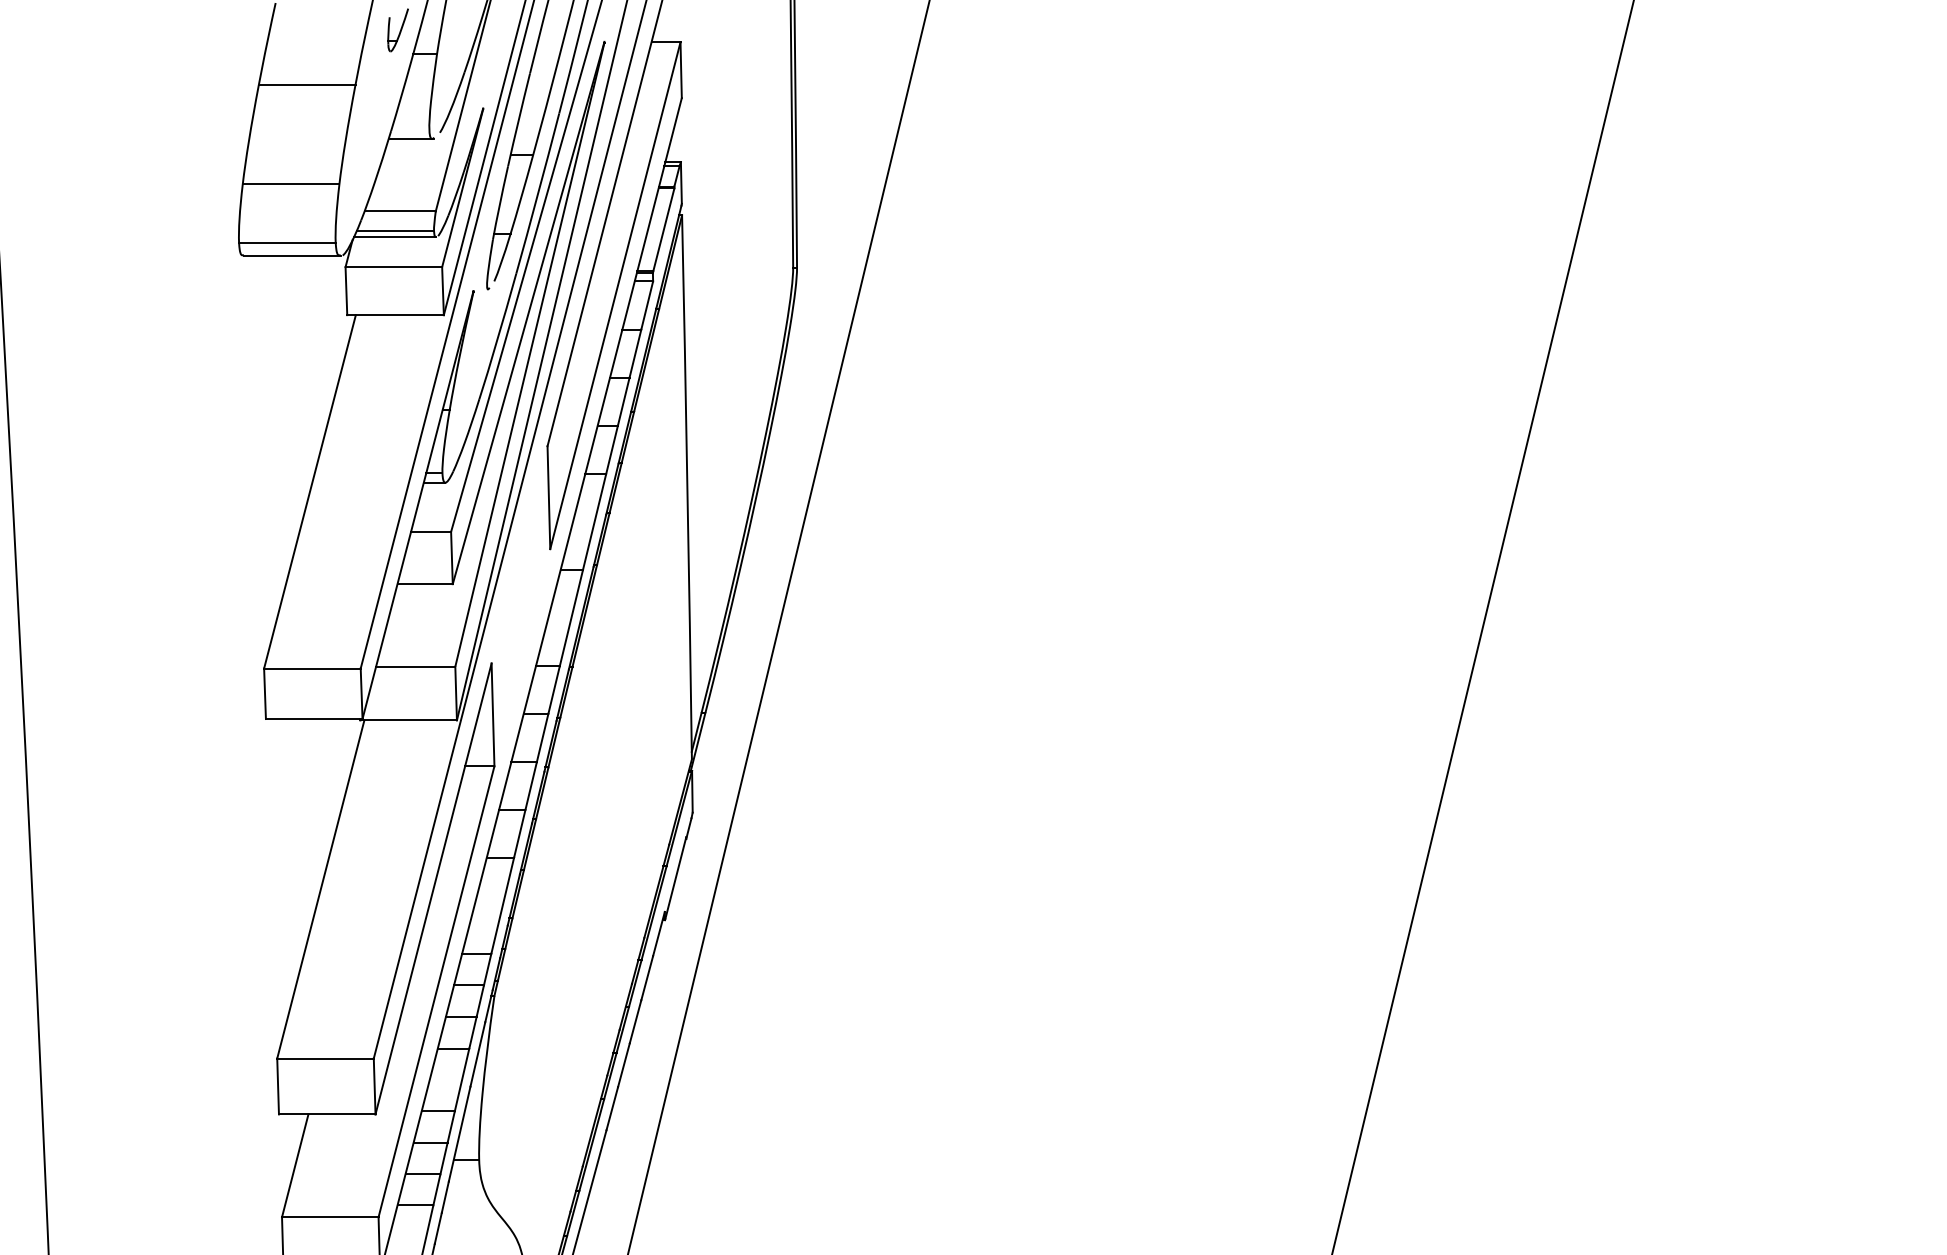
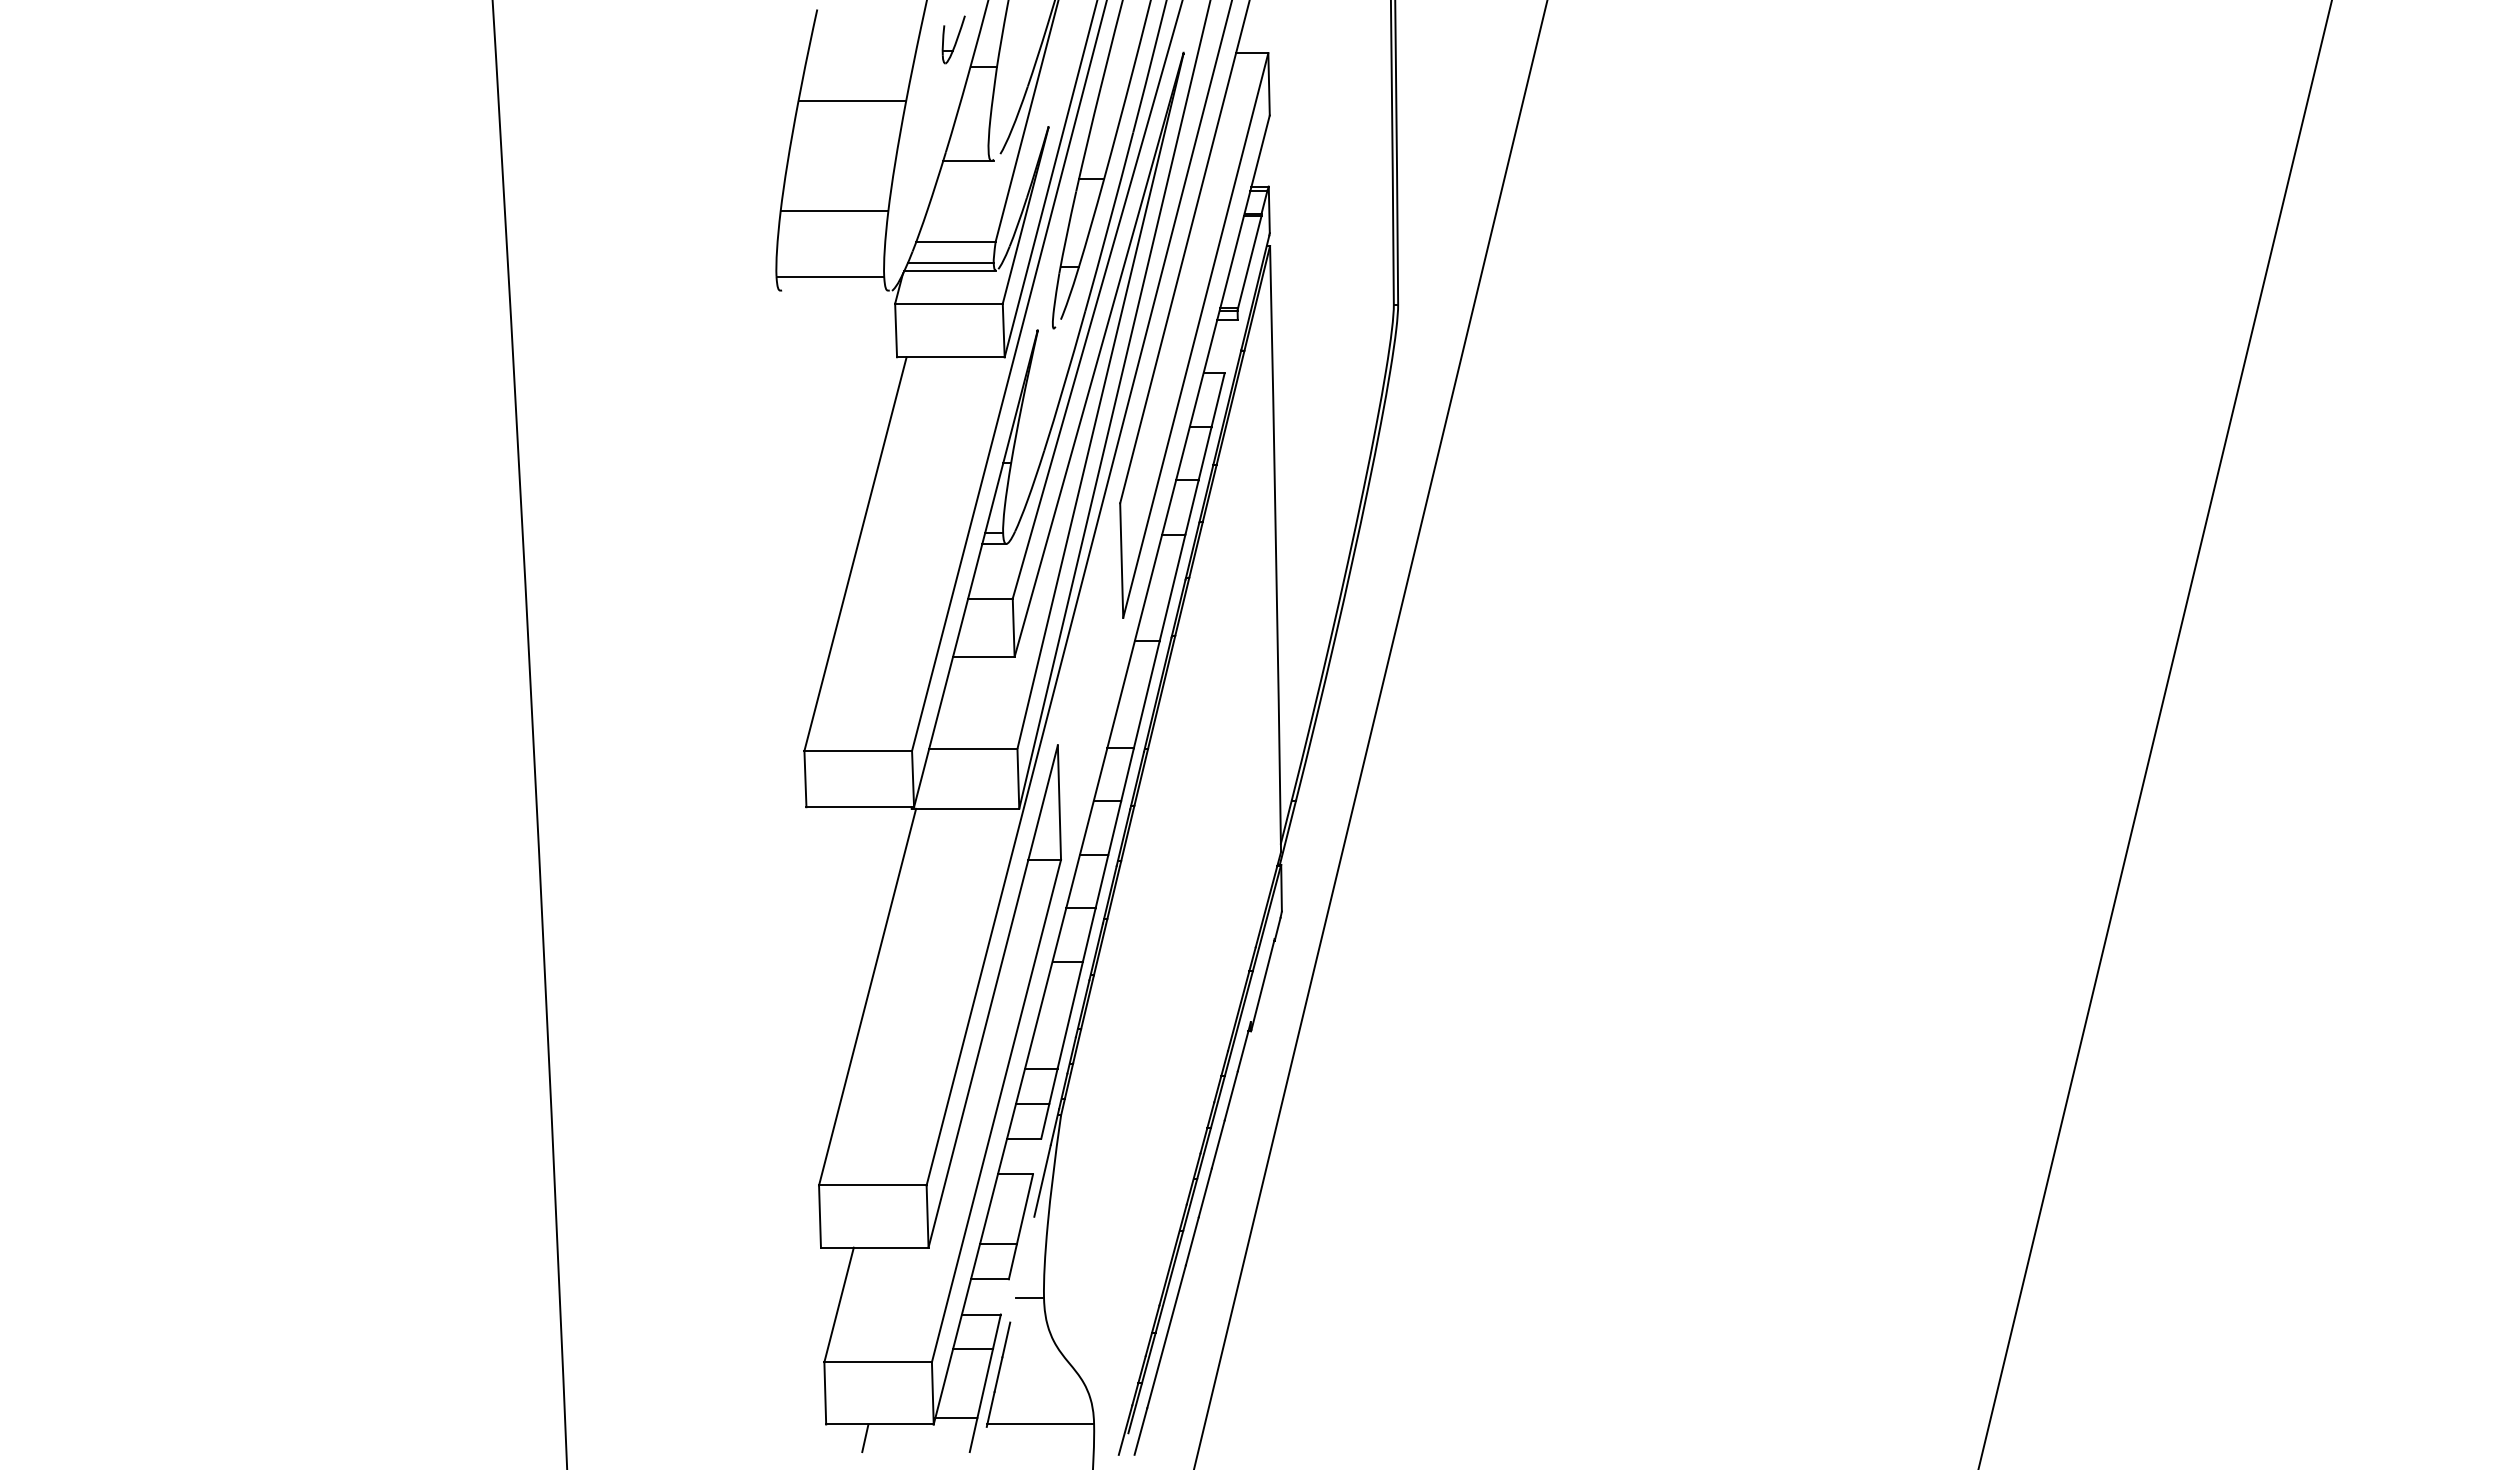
line: (292, 256) -> (835, 291), removed
line: (646, 305) -> (1230, 346), removed
line: (473, 1032) -> (1037, 1156), removed
line: (459, 1133) -> (1022, 1269), removed
line: (443, 1158) -> (1004, 1296), removed

